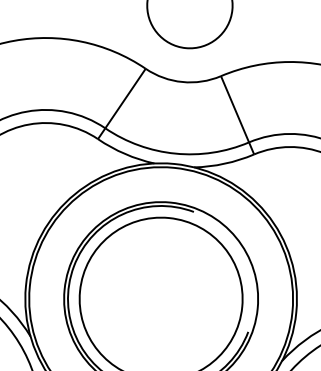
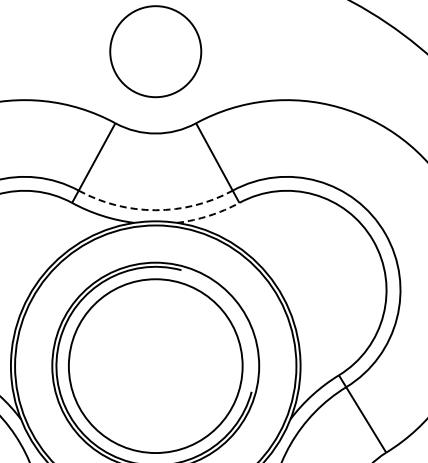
arc: (175, 153) -> (155, 210), solid -> dashed
arc: (225, 163) -> (209, 215), solid -> dashed

